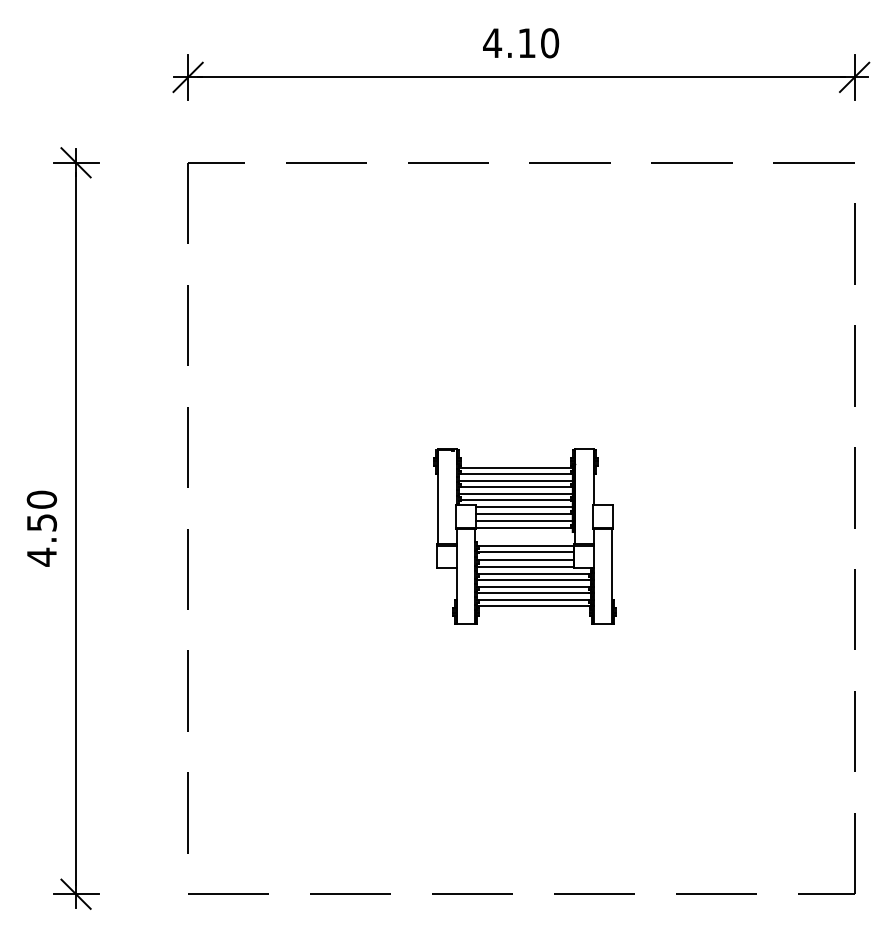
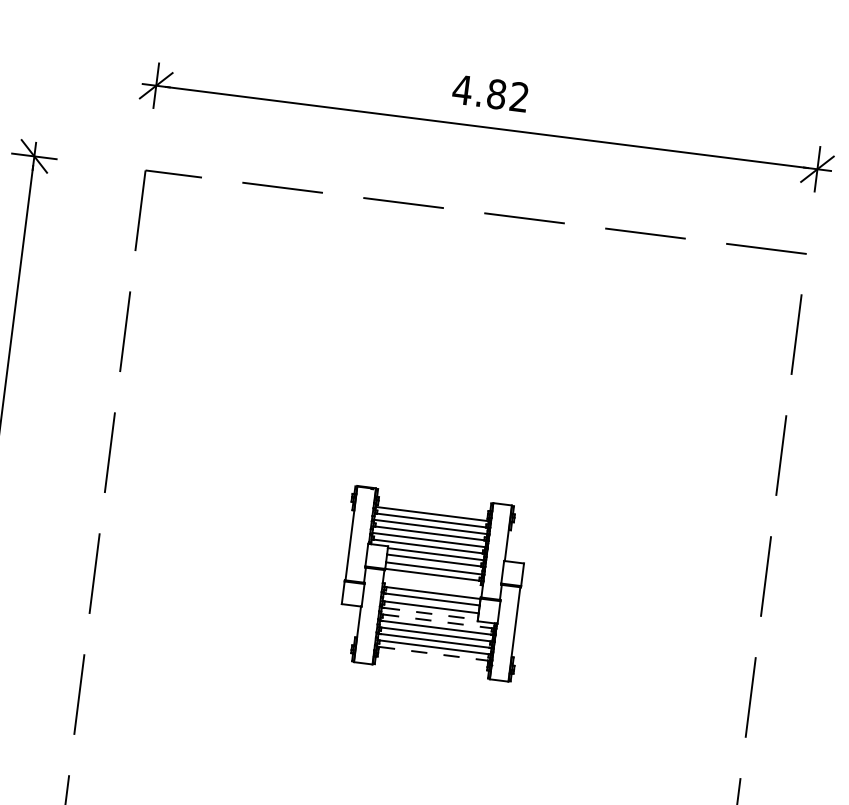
text: (538, 43) -> (508, 96), 4.10 -> 4.82
line: (527, 566) -> (431, 613), solid -> dashed
line: (534, 573) -> (437, 621), solid -> dashed
line: (535, 606) -> (434, 654), solid -> dashed

